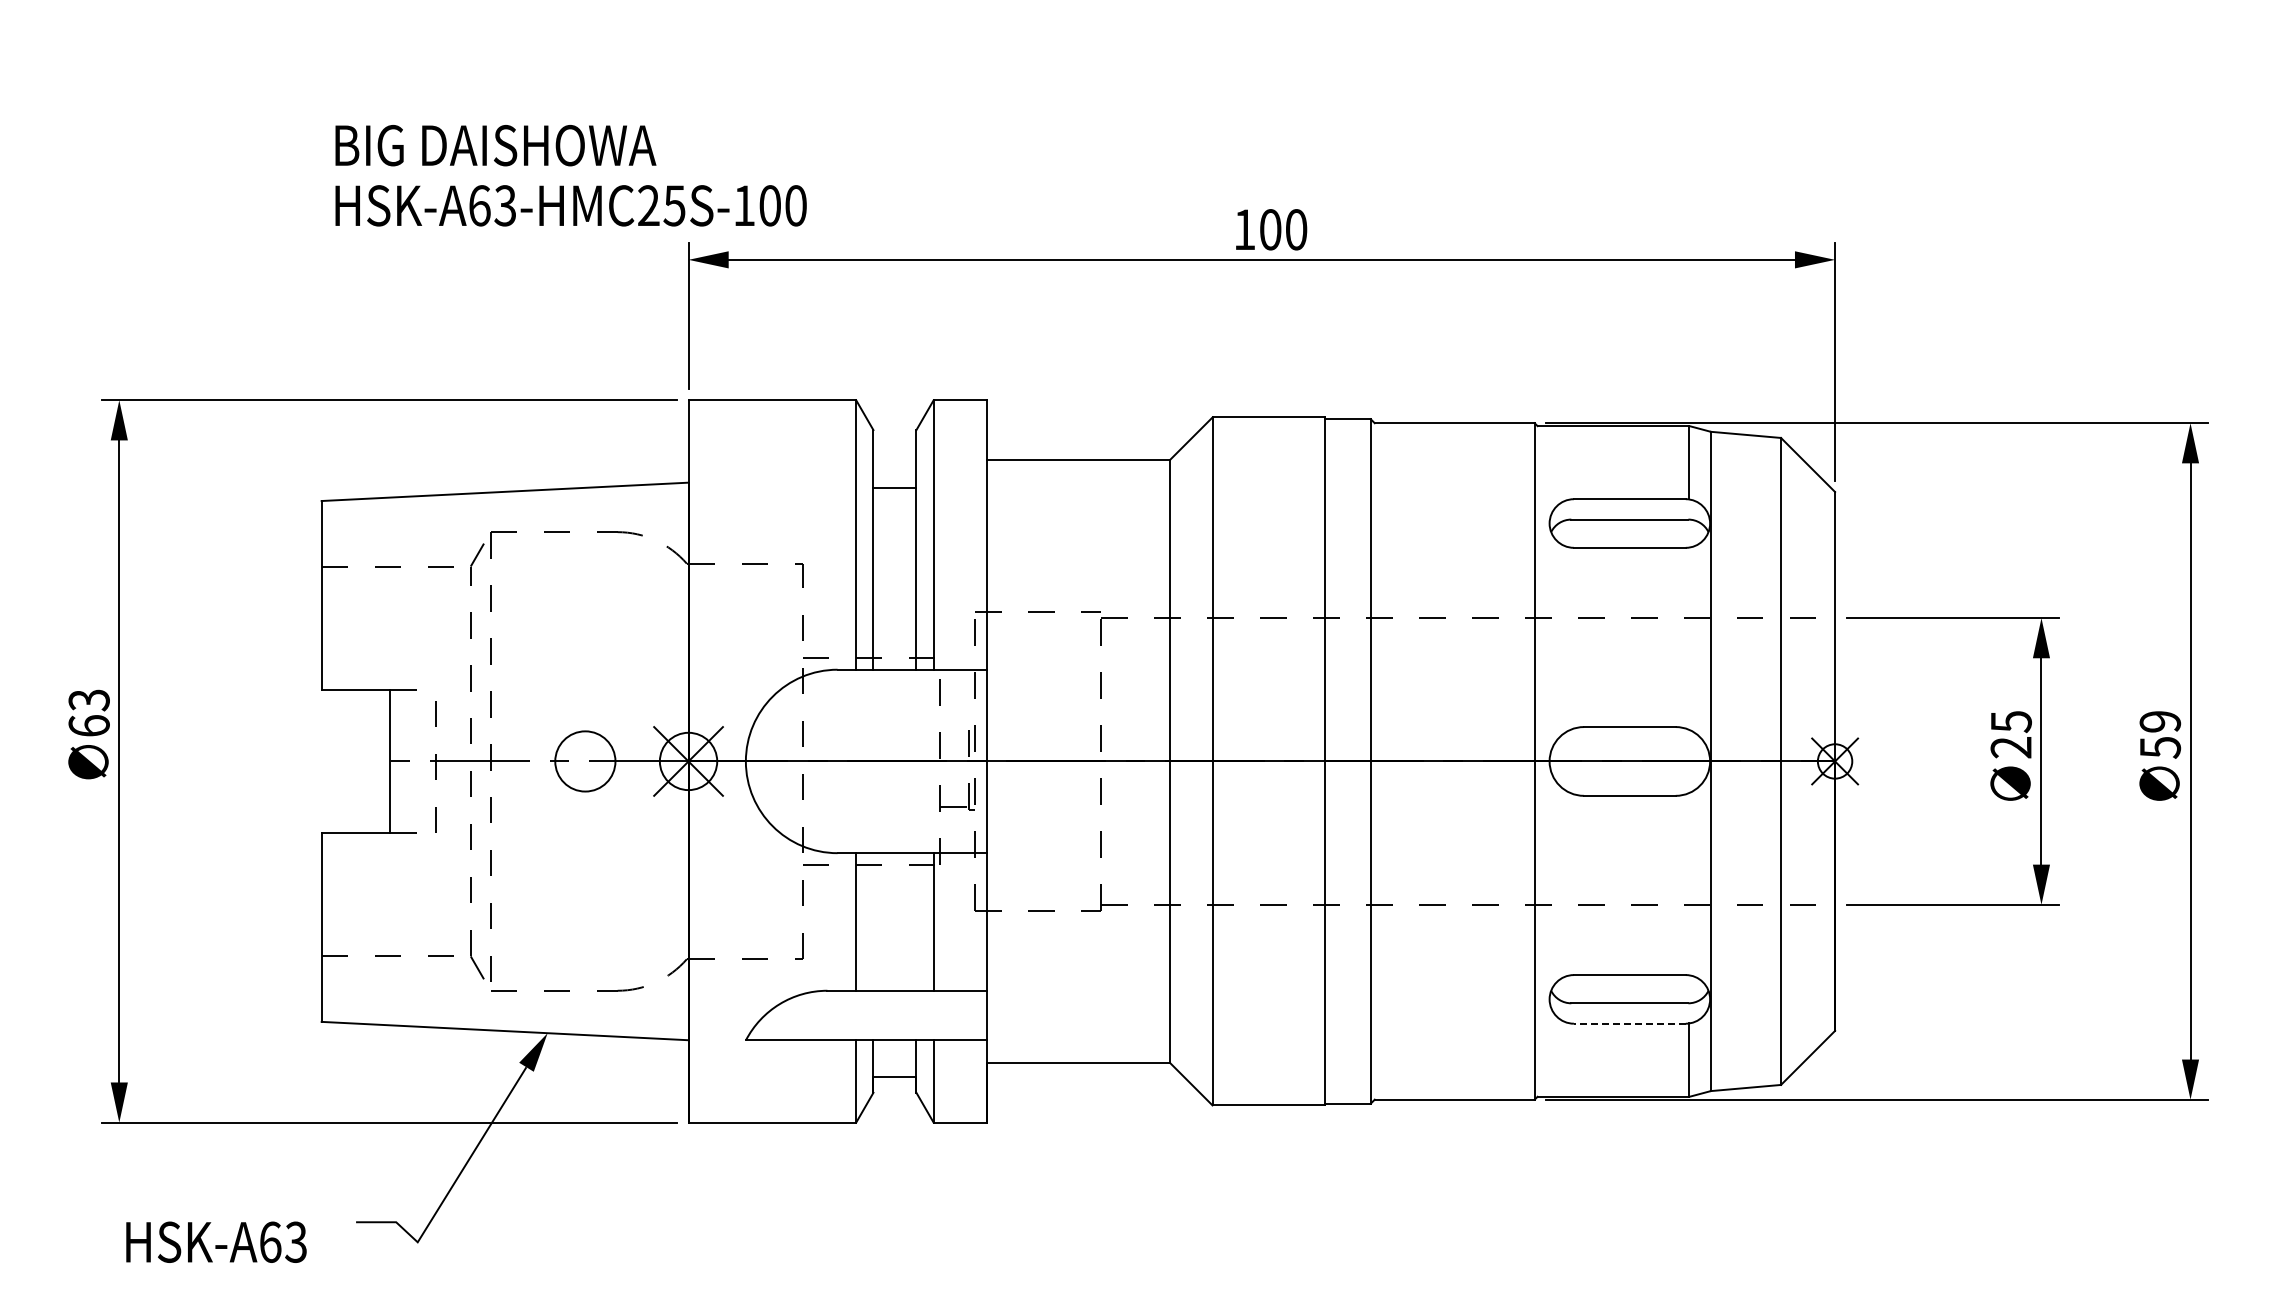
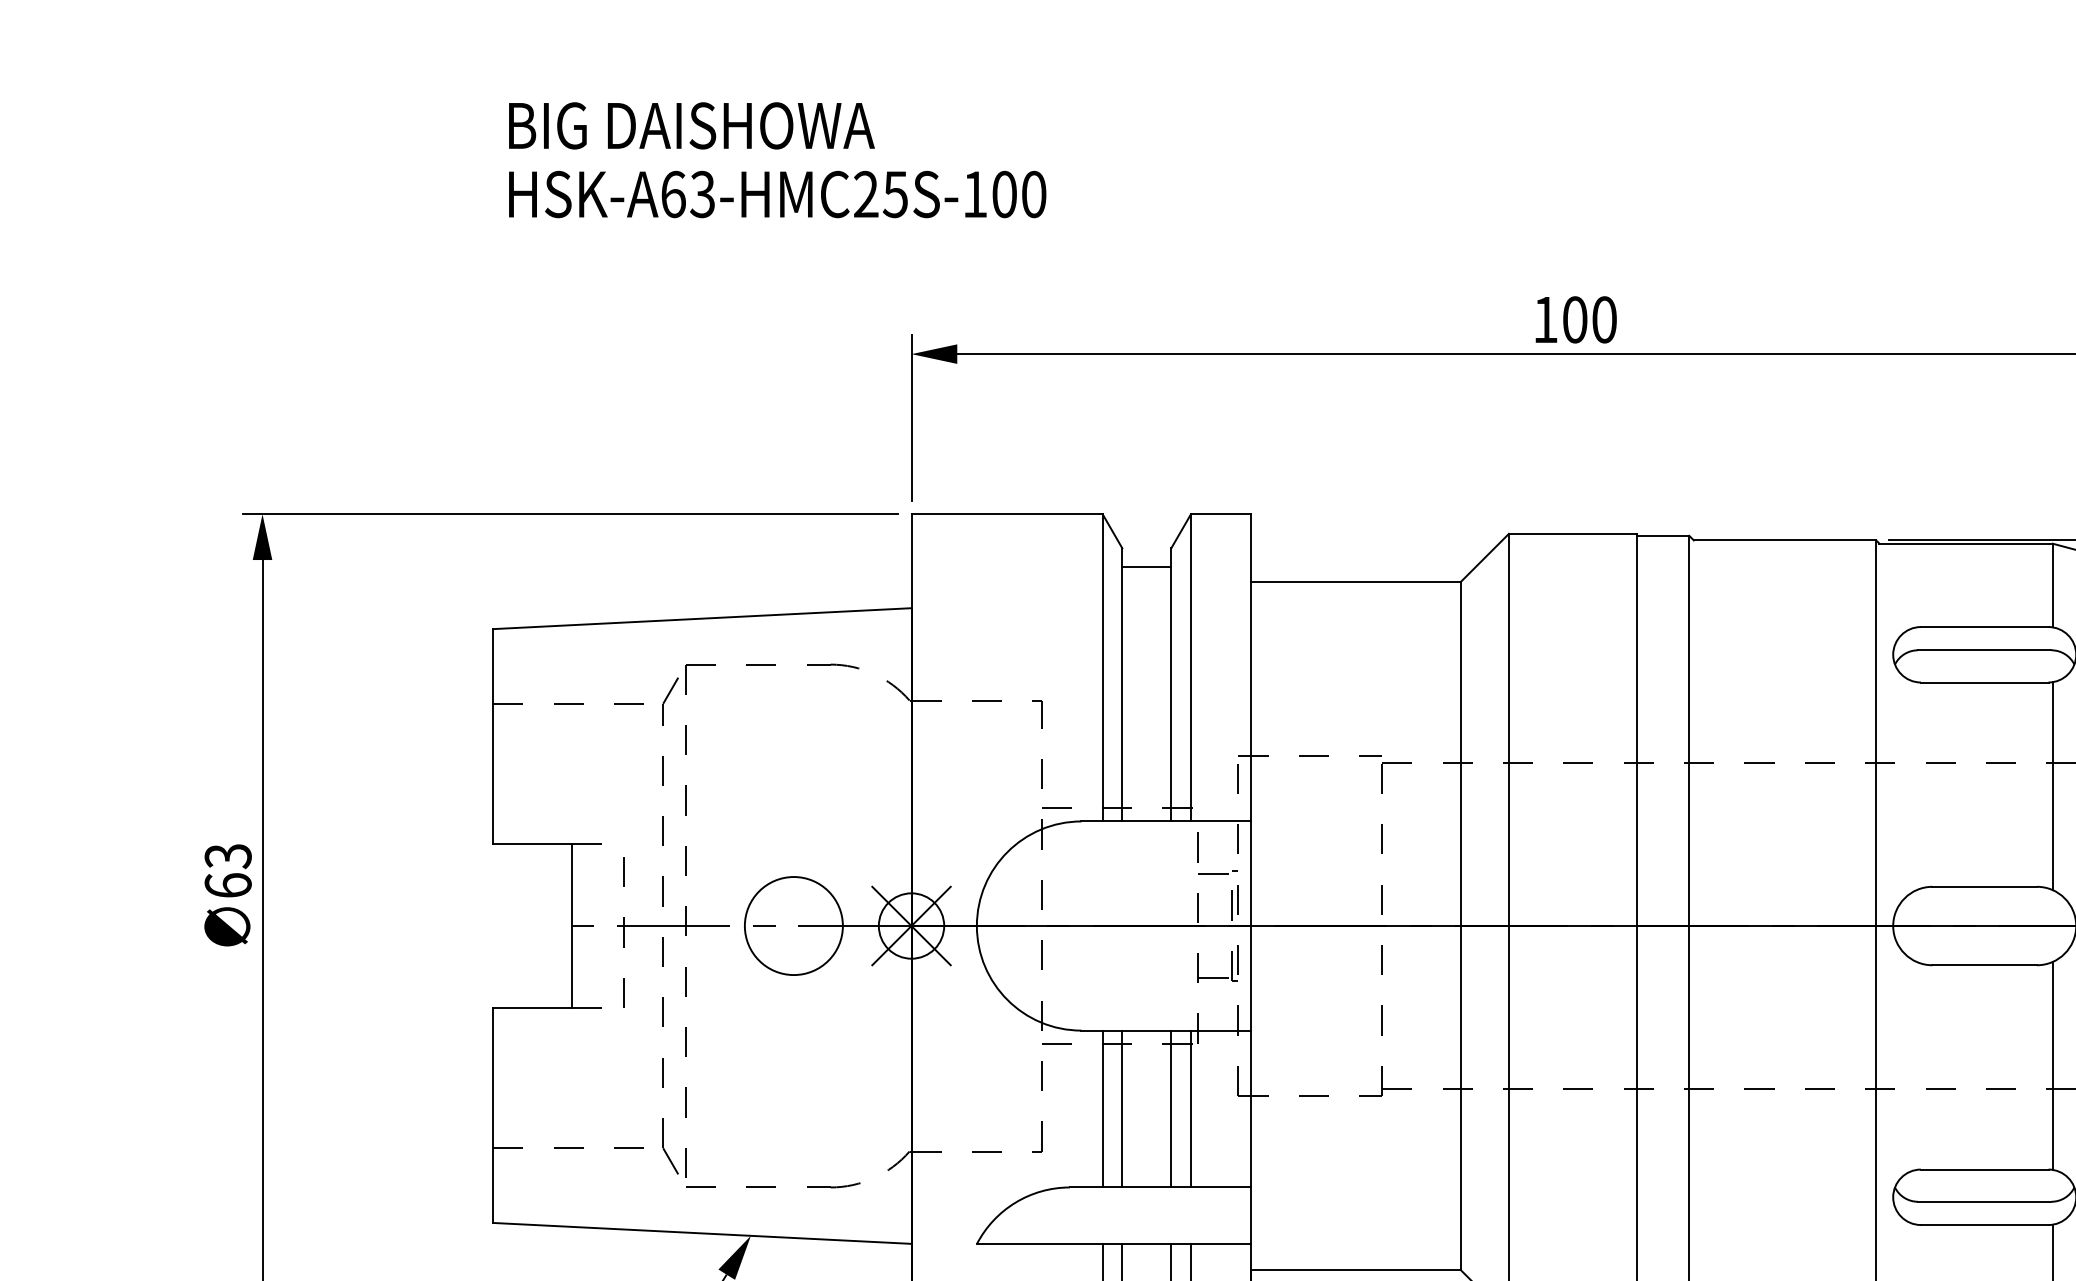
text: (570, 175) -> (776, 159), moved
line: (894, 488) -> (1146, 566), moved
line: (1689, 638) -> (2052, 785), added
part: (957, 714) -> (1218, 872), added
circle: (585, 761) -> (794, 926), size x1.43
line: (1689, 883) -> (2052, 1065), added
line: (873, 921) -> (1122, 1108), added
line: (916, 921) -> (1171, 1108), added
line: (1629, 1023) -> (1984, 1224), dashed -> solid

